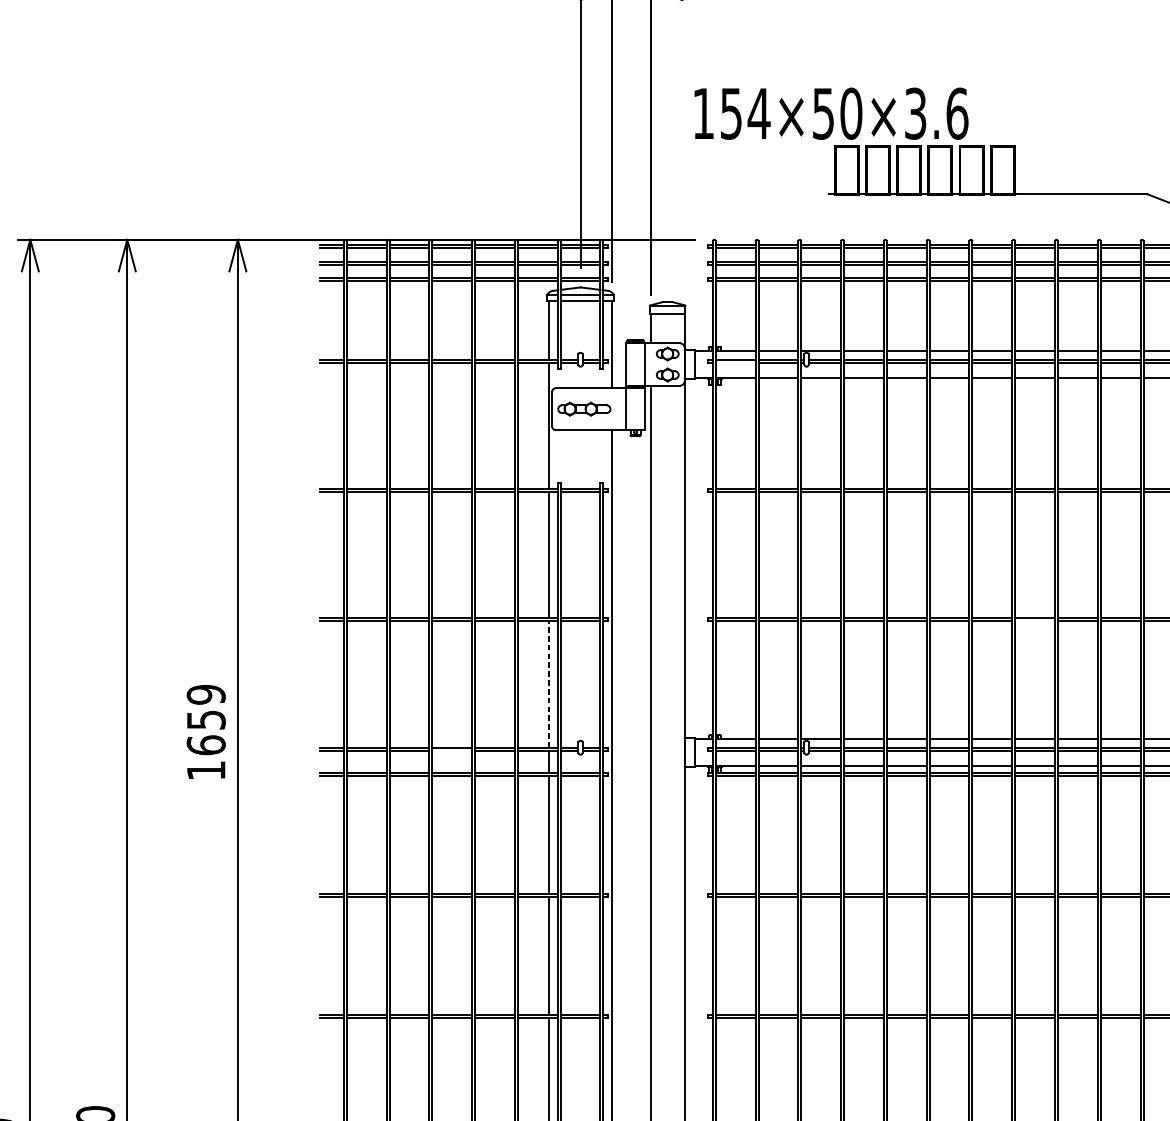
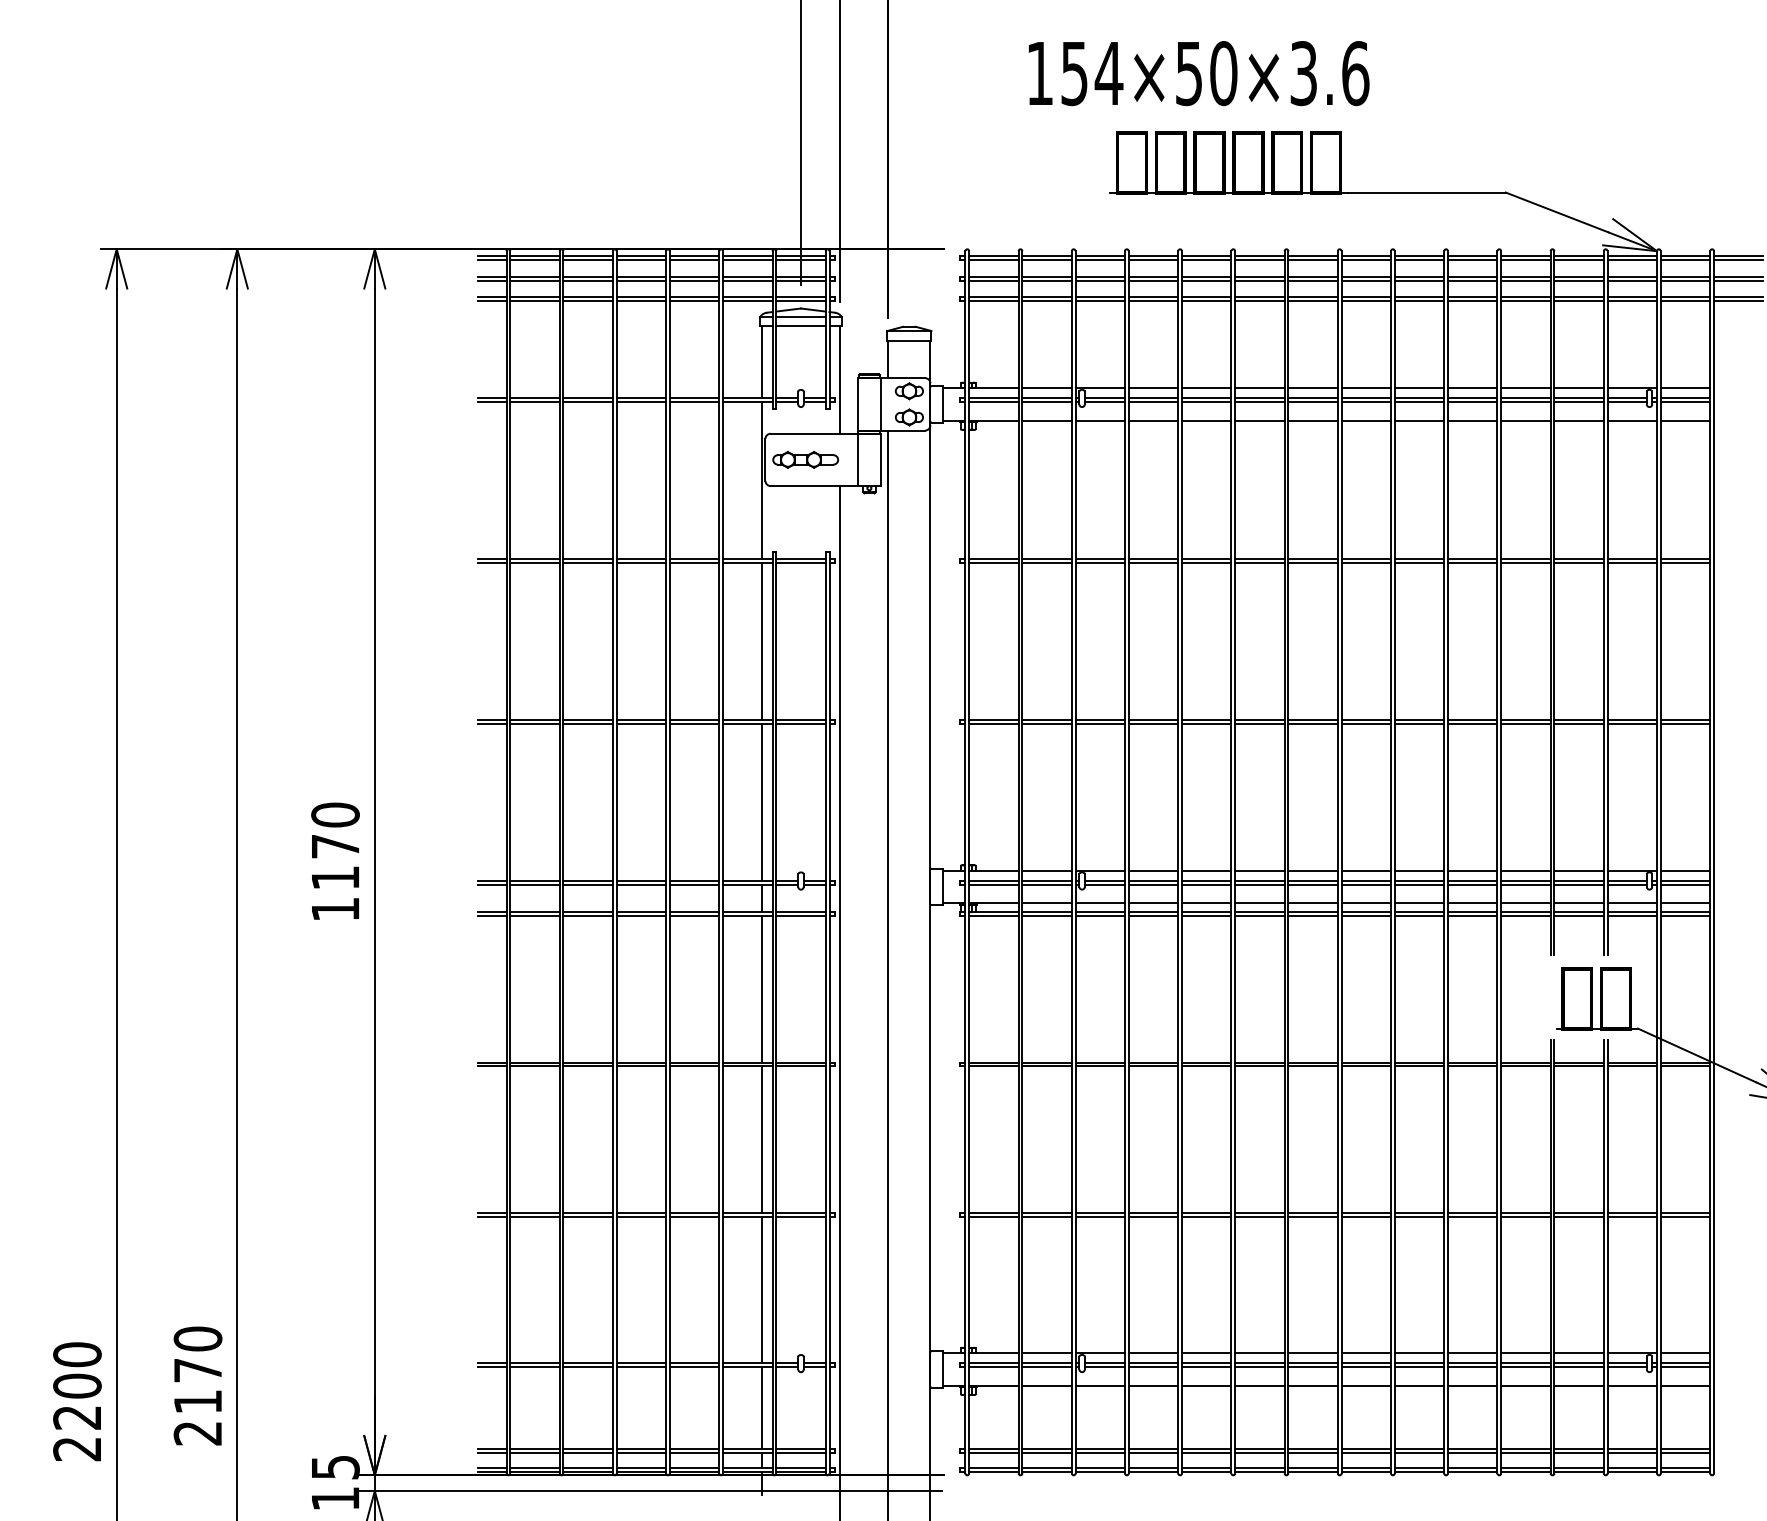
text: (831, 113) -> (1198, 73), moved
line: (735, 363) -> (993, 402), added
line: (1035, 621) -> (1366, 723), added
line: (548, 684) -> (761, 802), dashed -> solid
text: (206, 720) -> (335, 846), 1659 -> 1170
line: (452, 750) -> (641, 884), added

